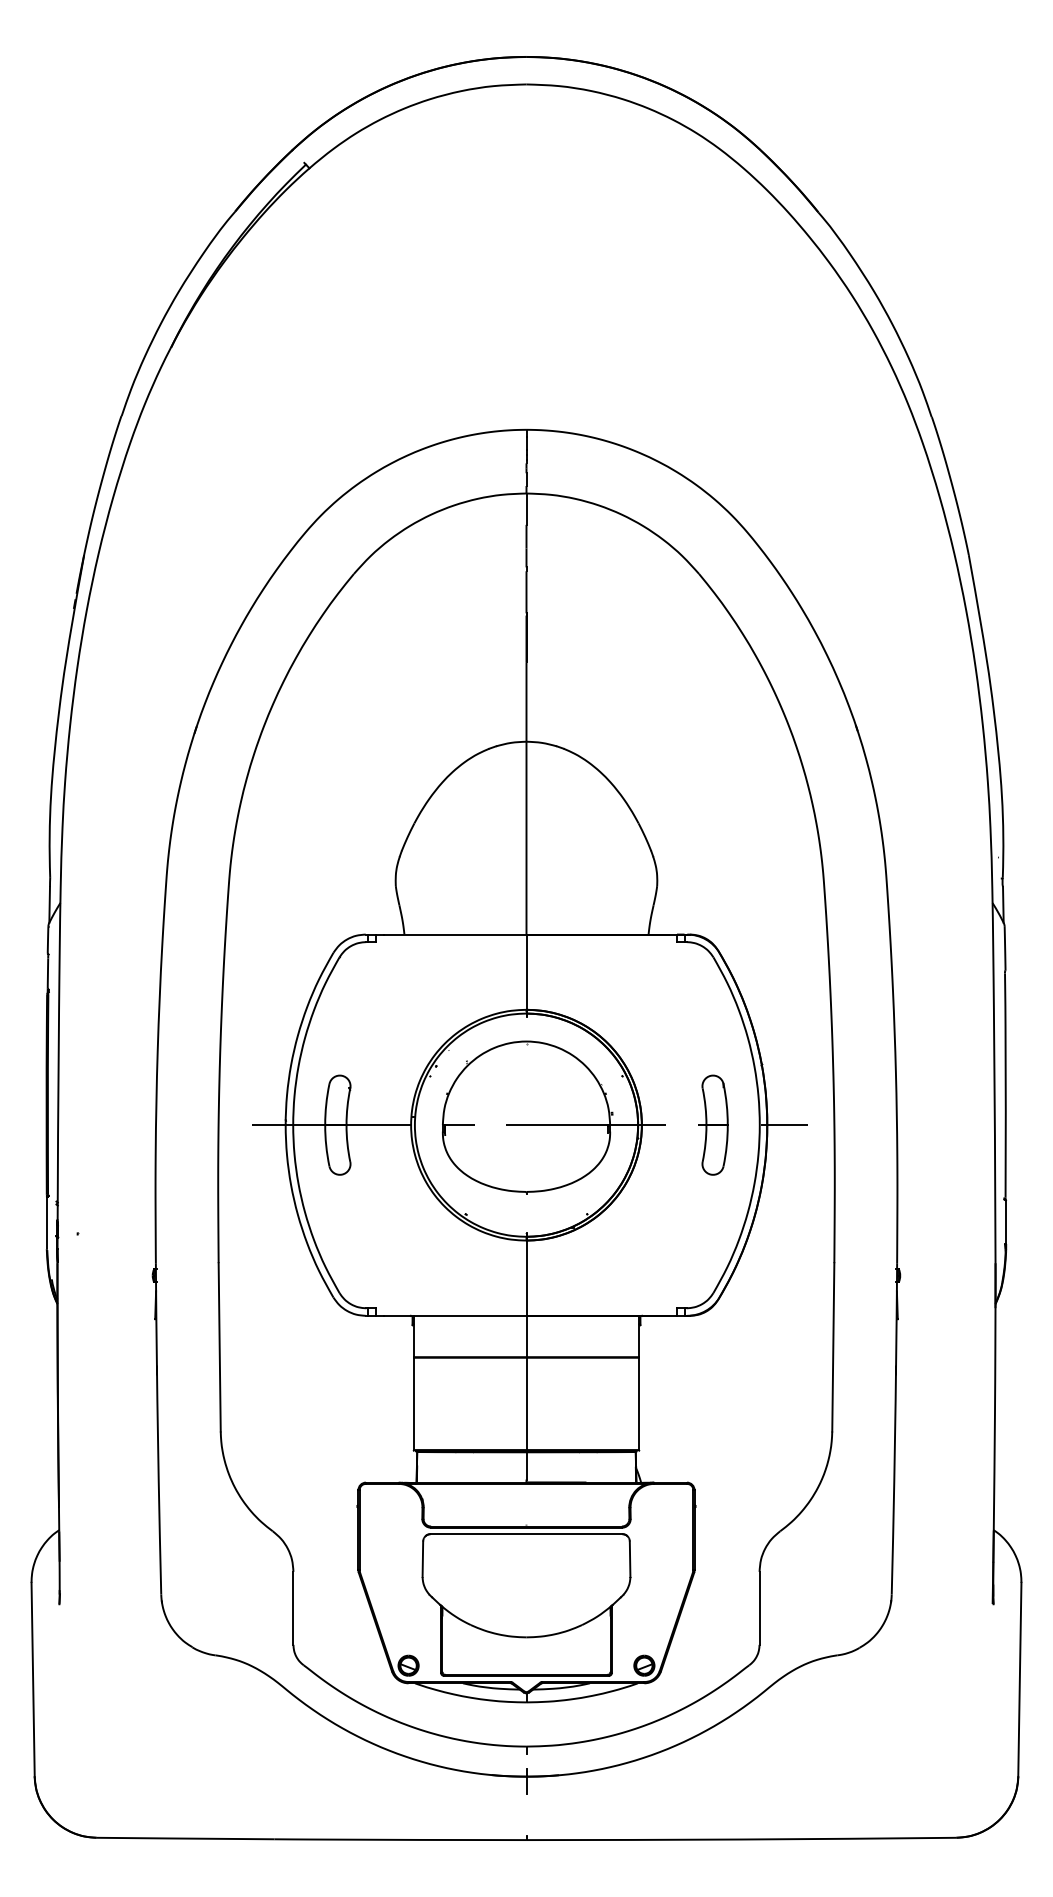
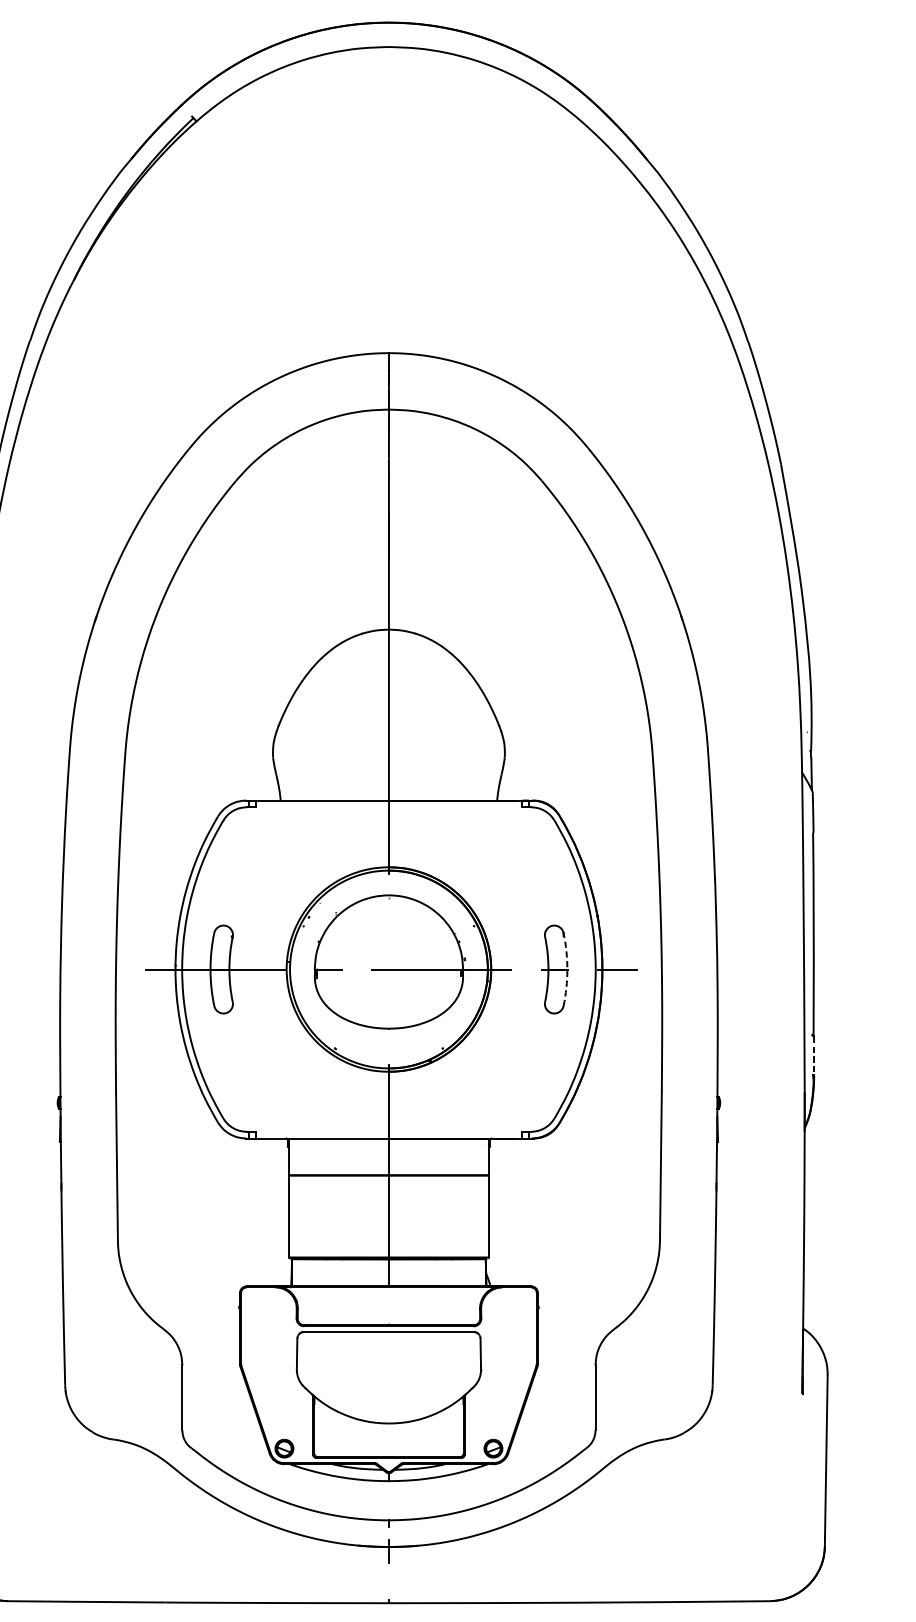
arc: (727, 1125) -> (567, 969), solid -> dashed
line: (1006, 1221) -> (814, 1054), solid -> dashed

